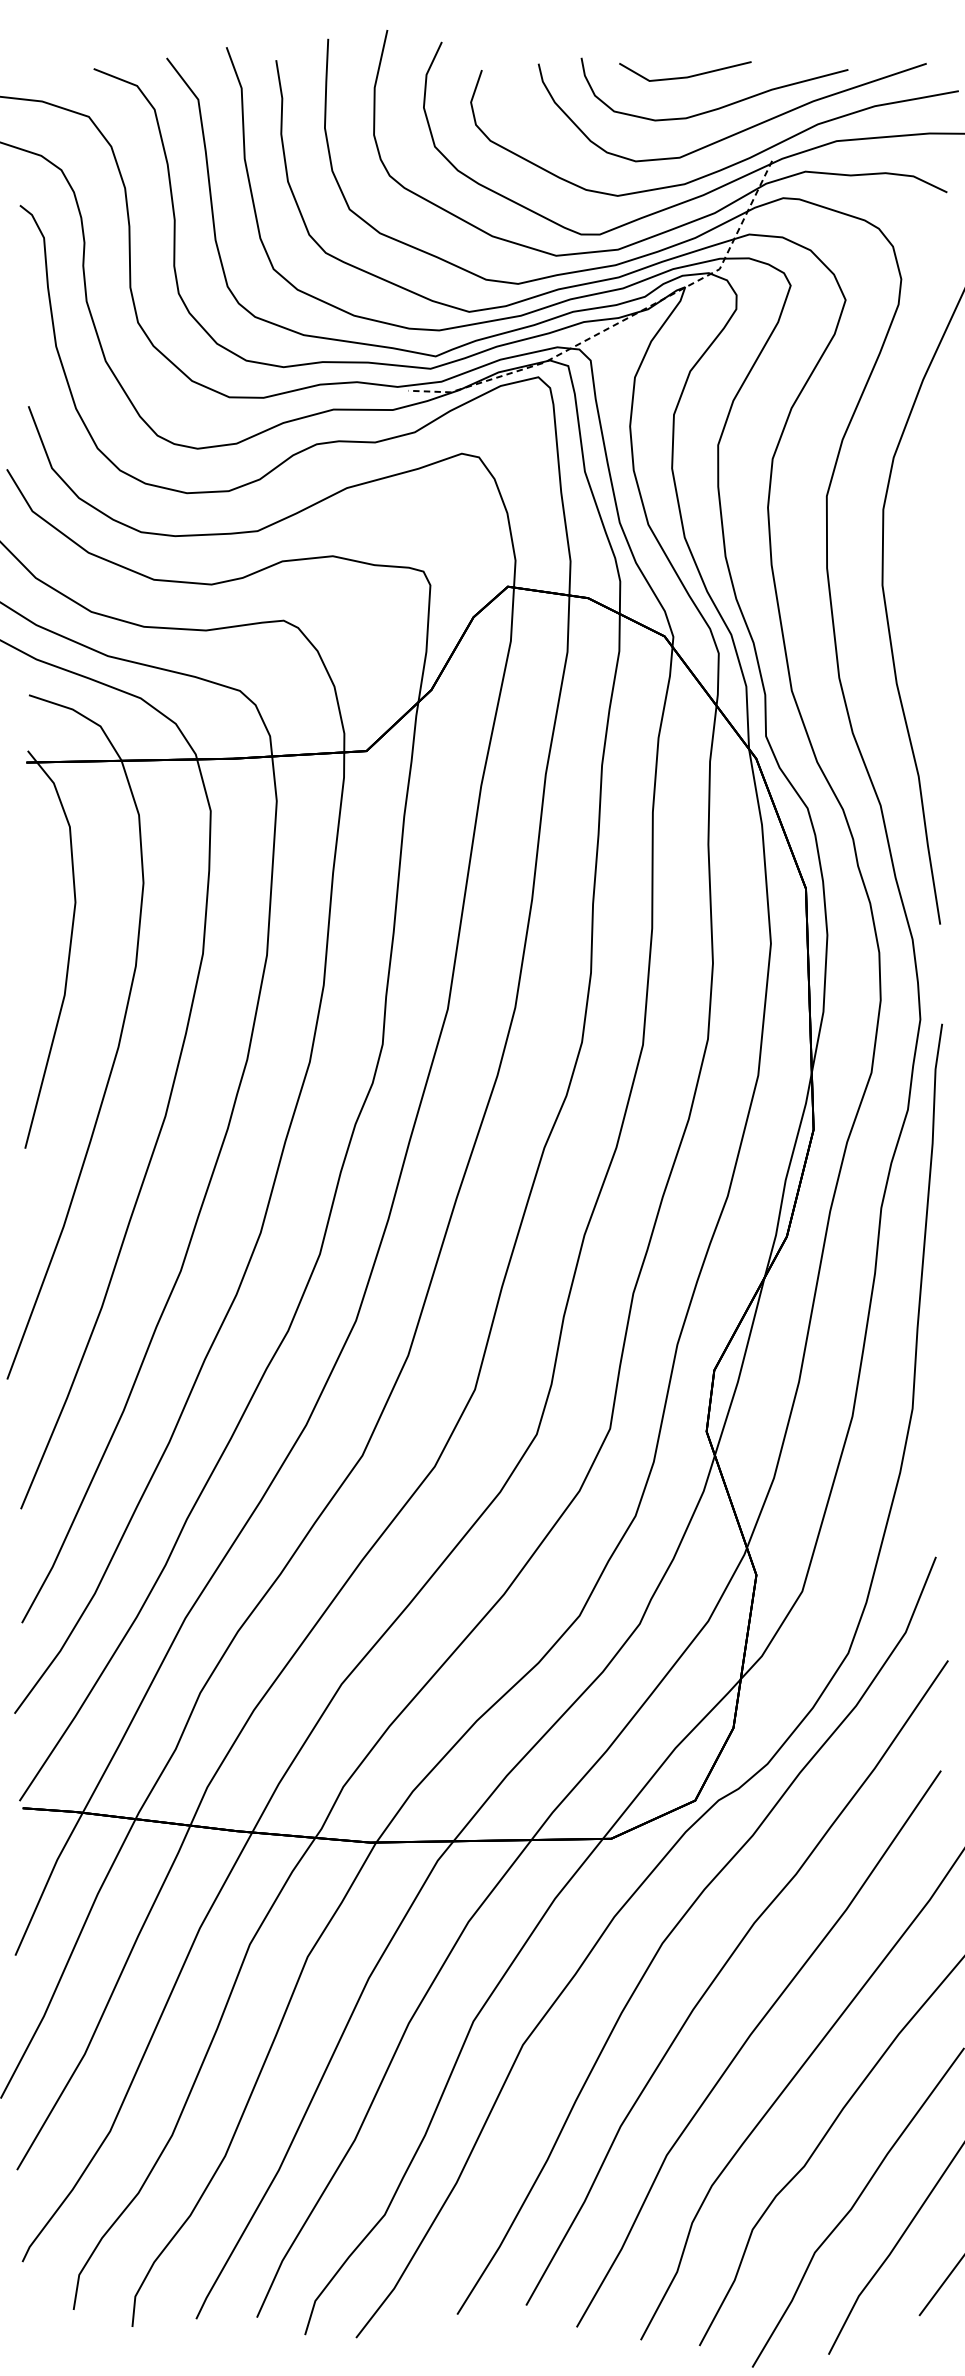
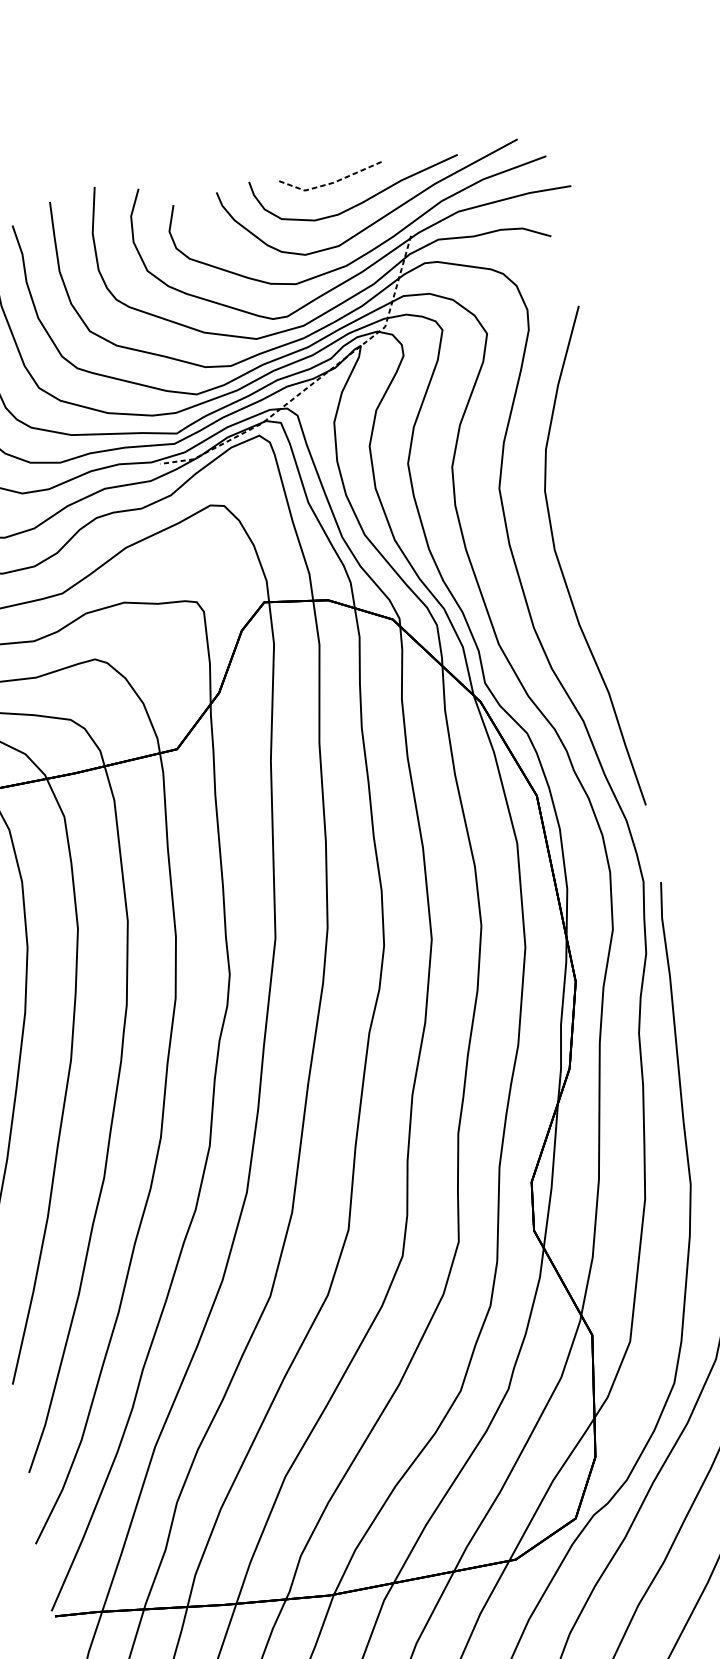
line: (684, 77) -> (331, 183), solid -> dashed

